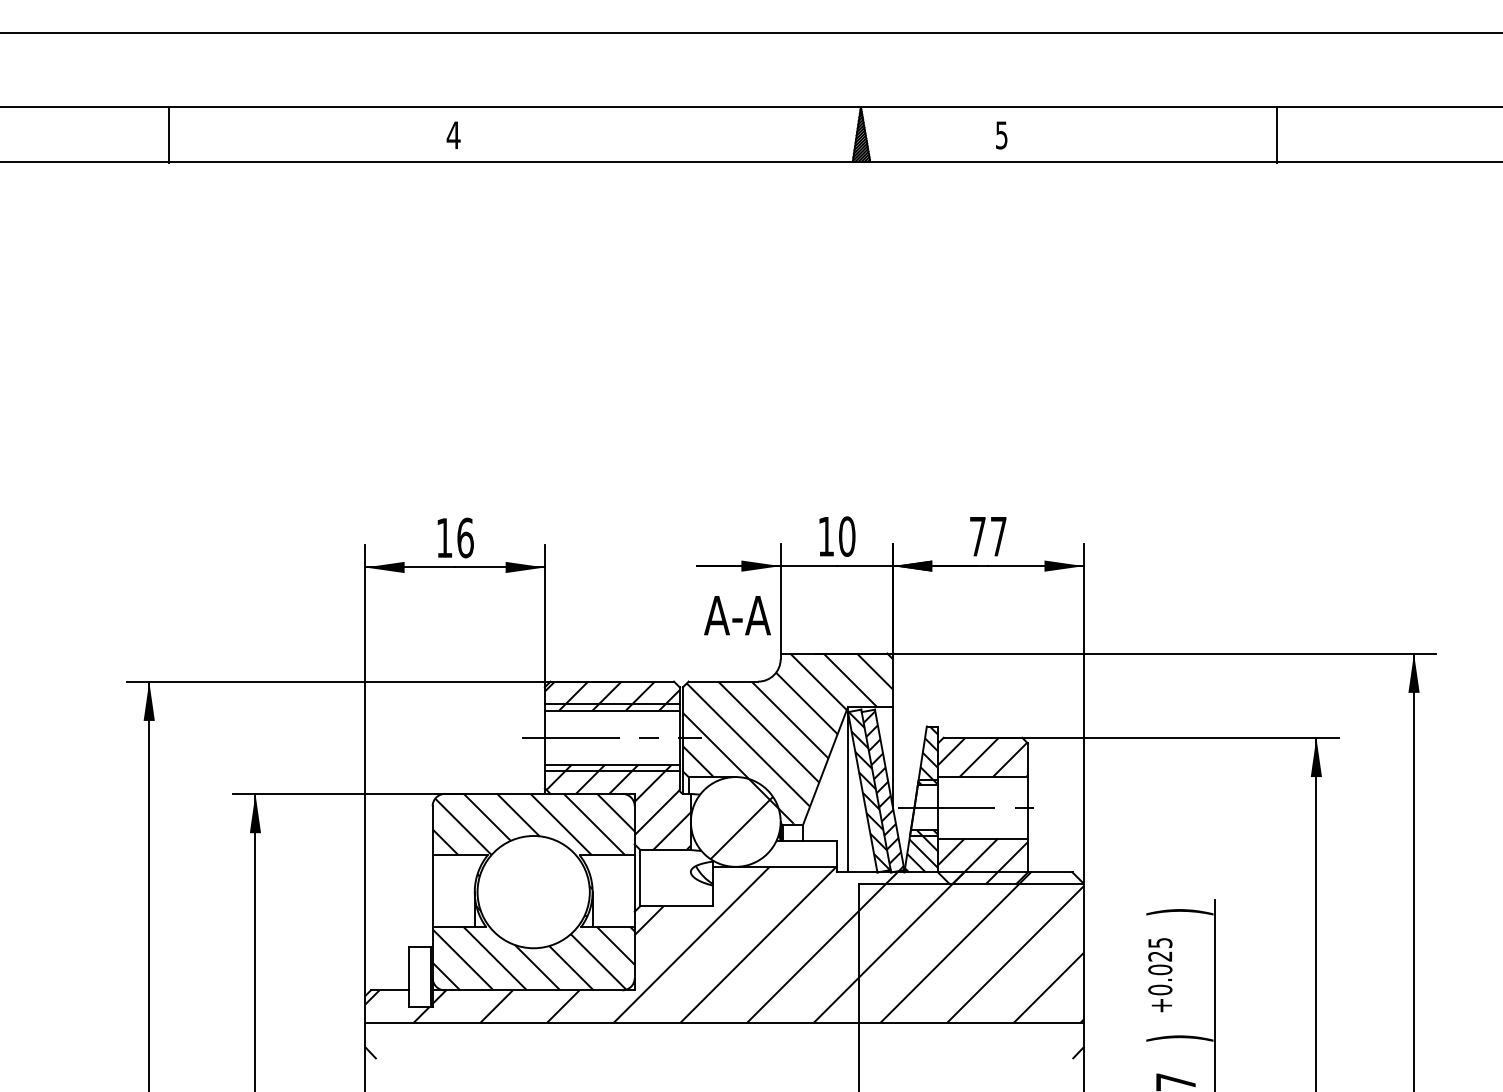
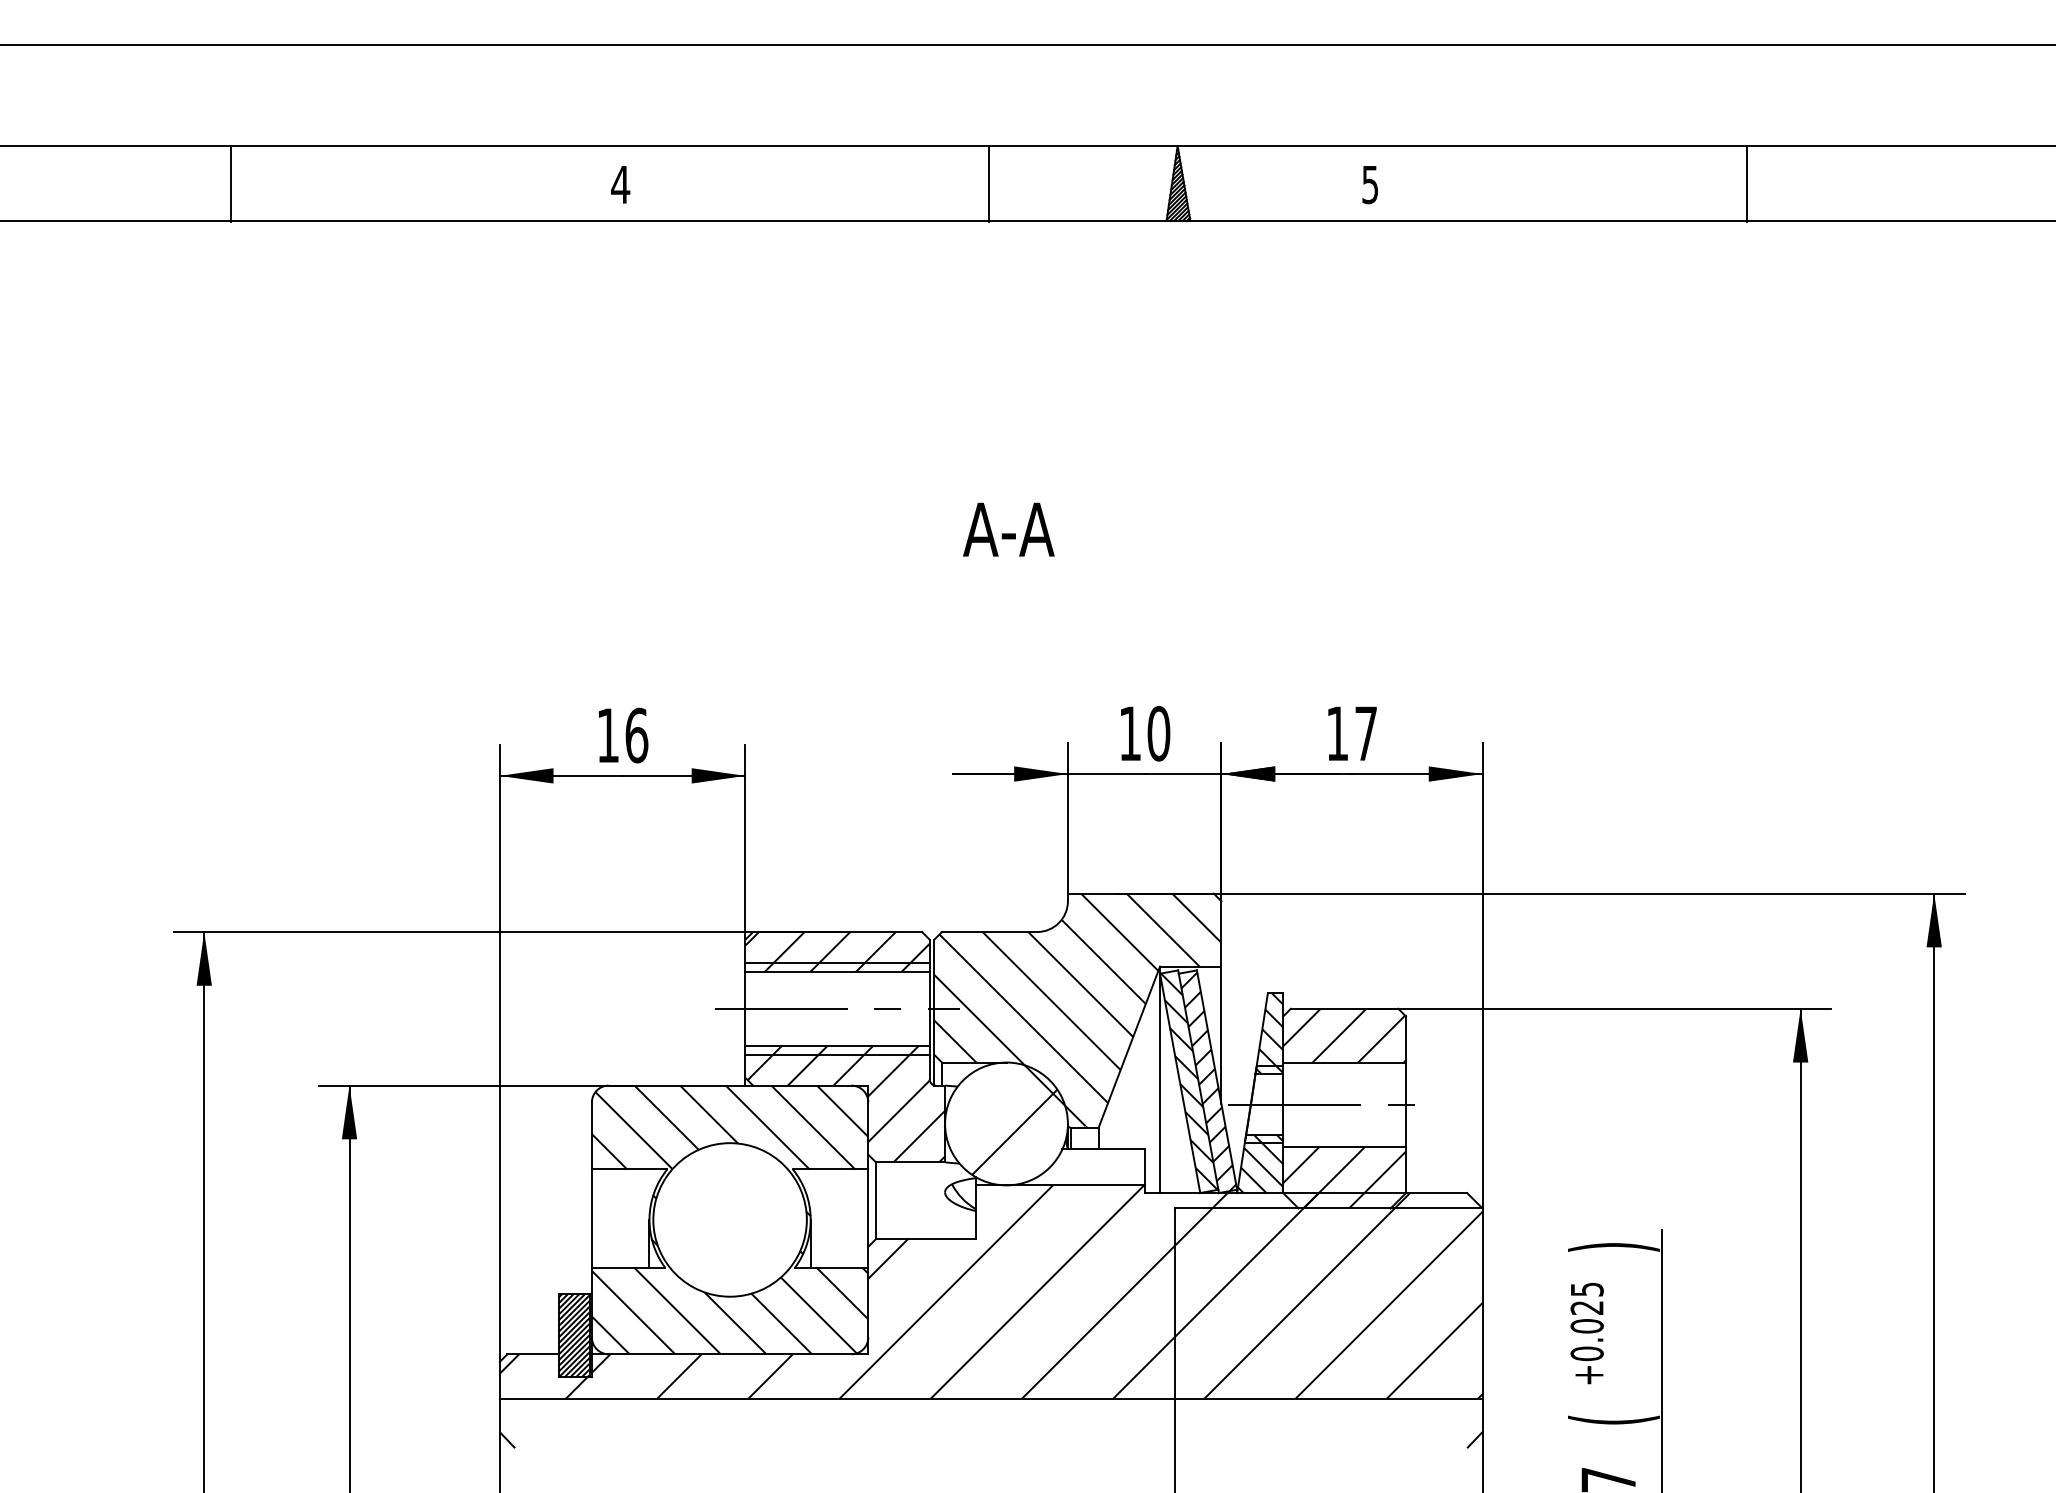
line: (722, 135) -> (988, 184), added
text: (977, 536) -> (1337, 733), 77 -> 17
text: (737, 615) -> (1008, 529), moved
hatch: (419, 976) -> (573, 1335), added
text: (1179, 1038) -> (1613, 1419), ) -> (

